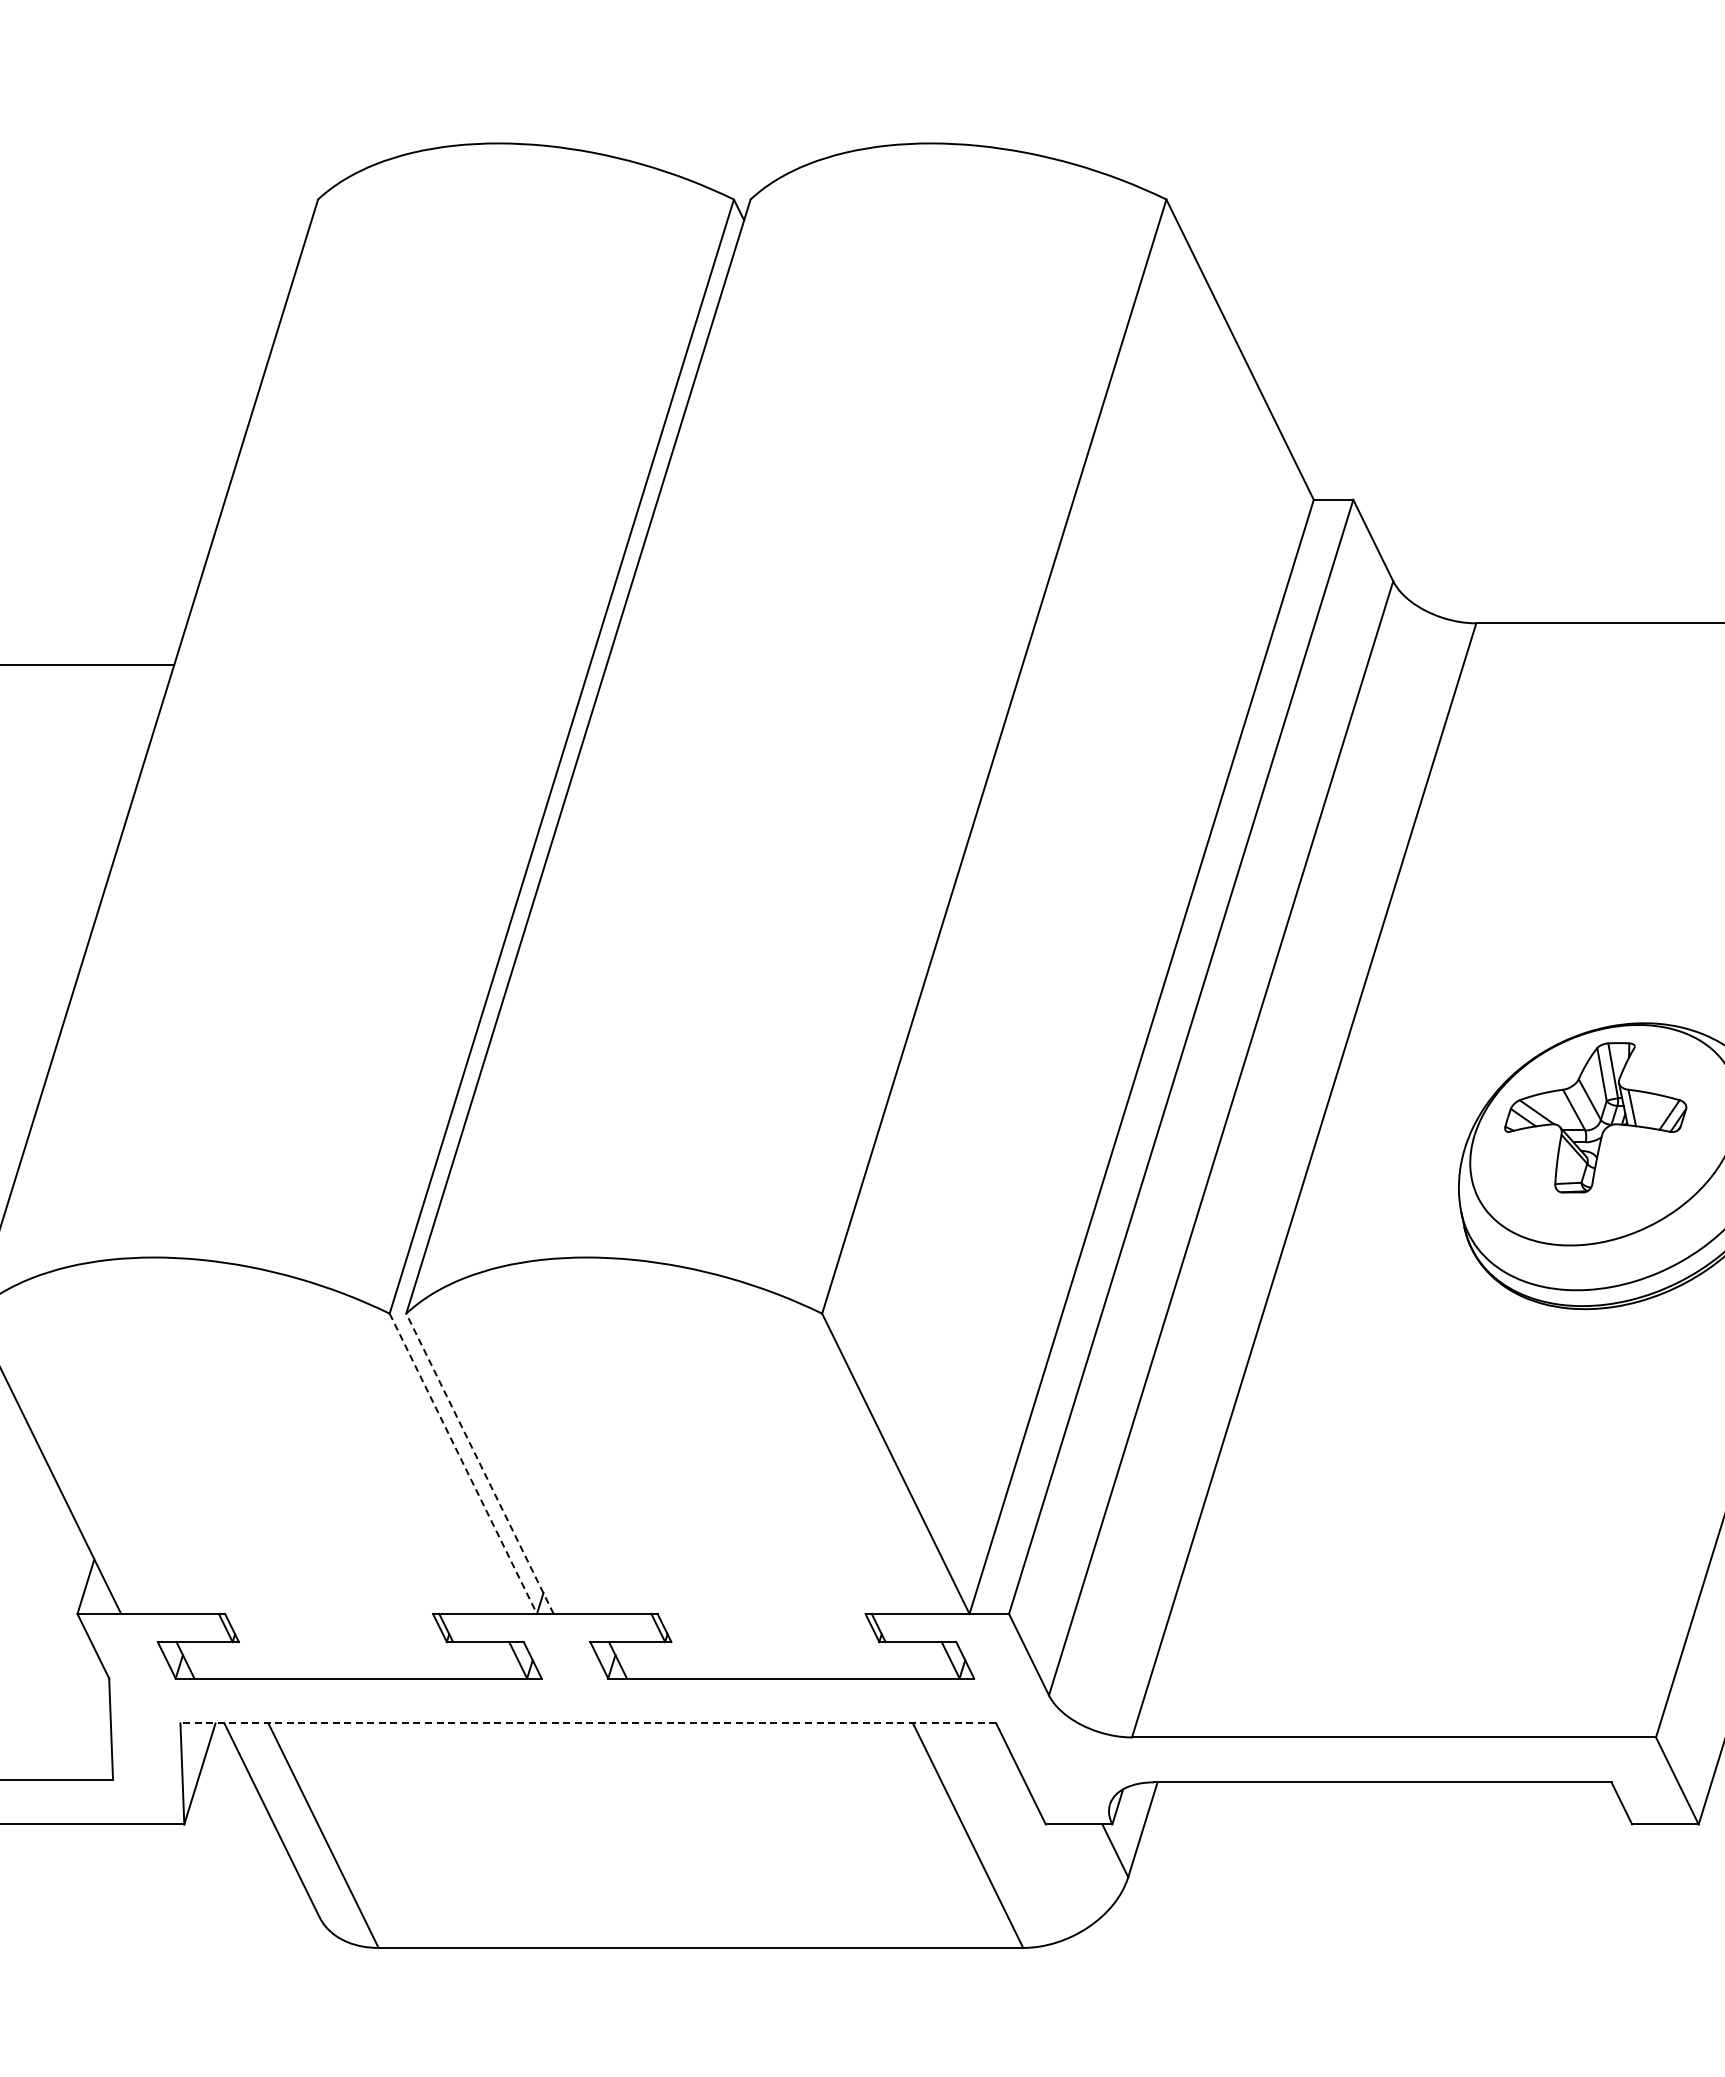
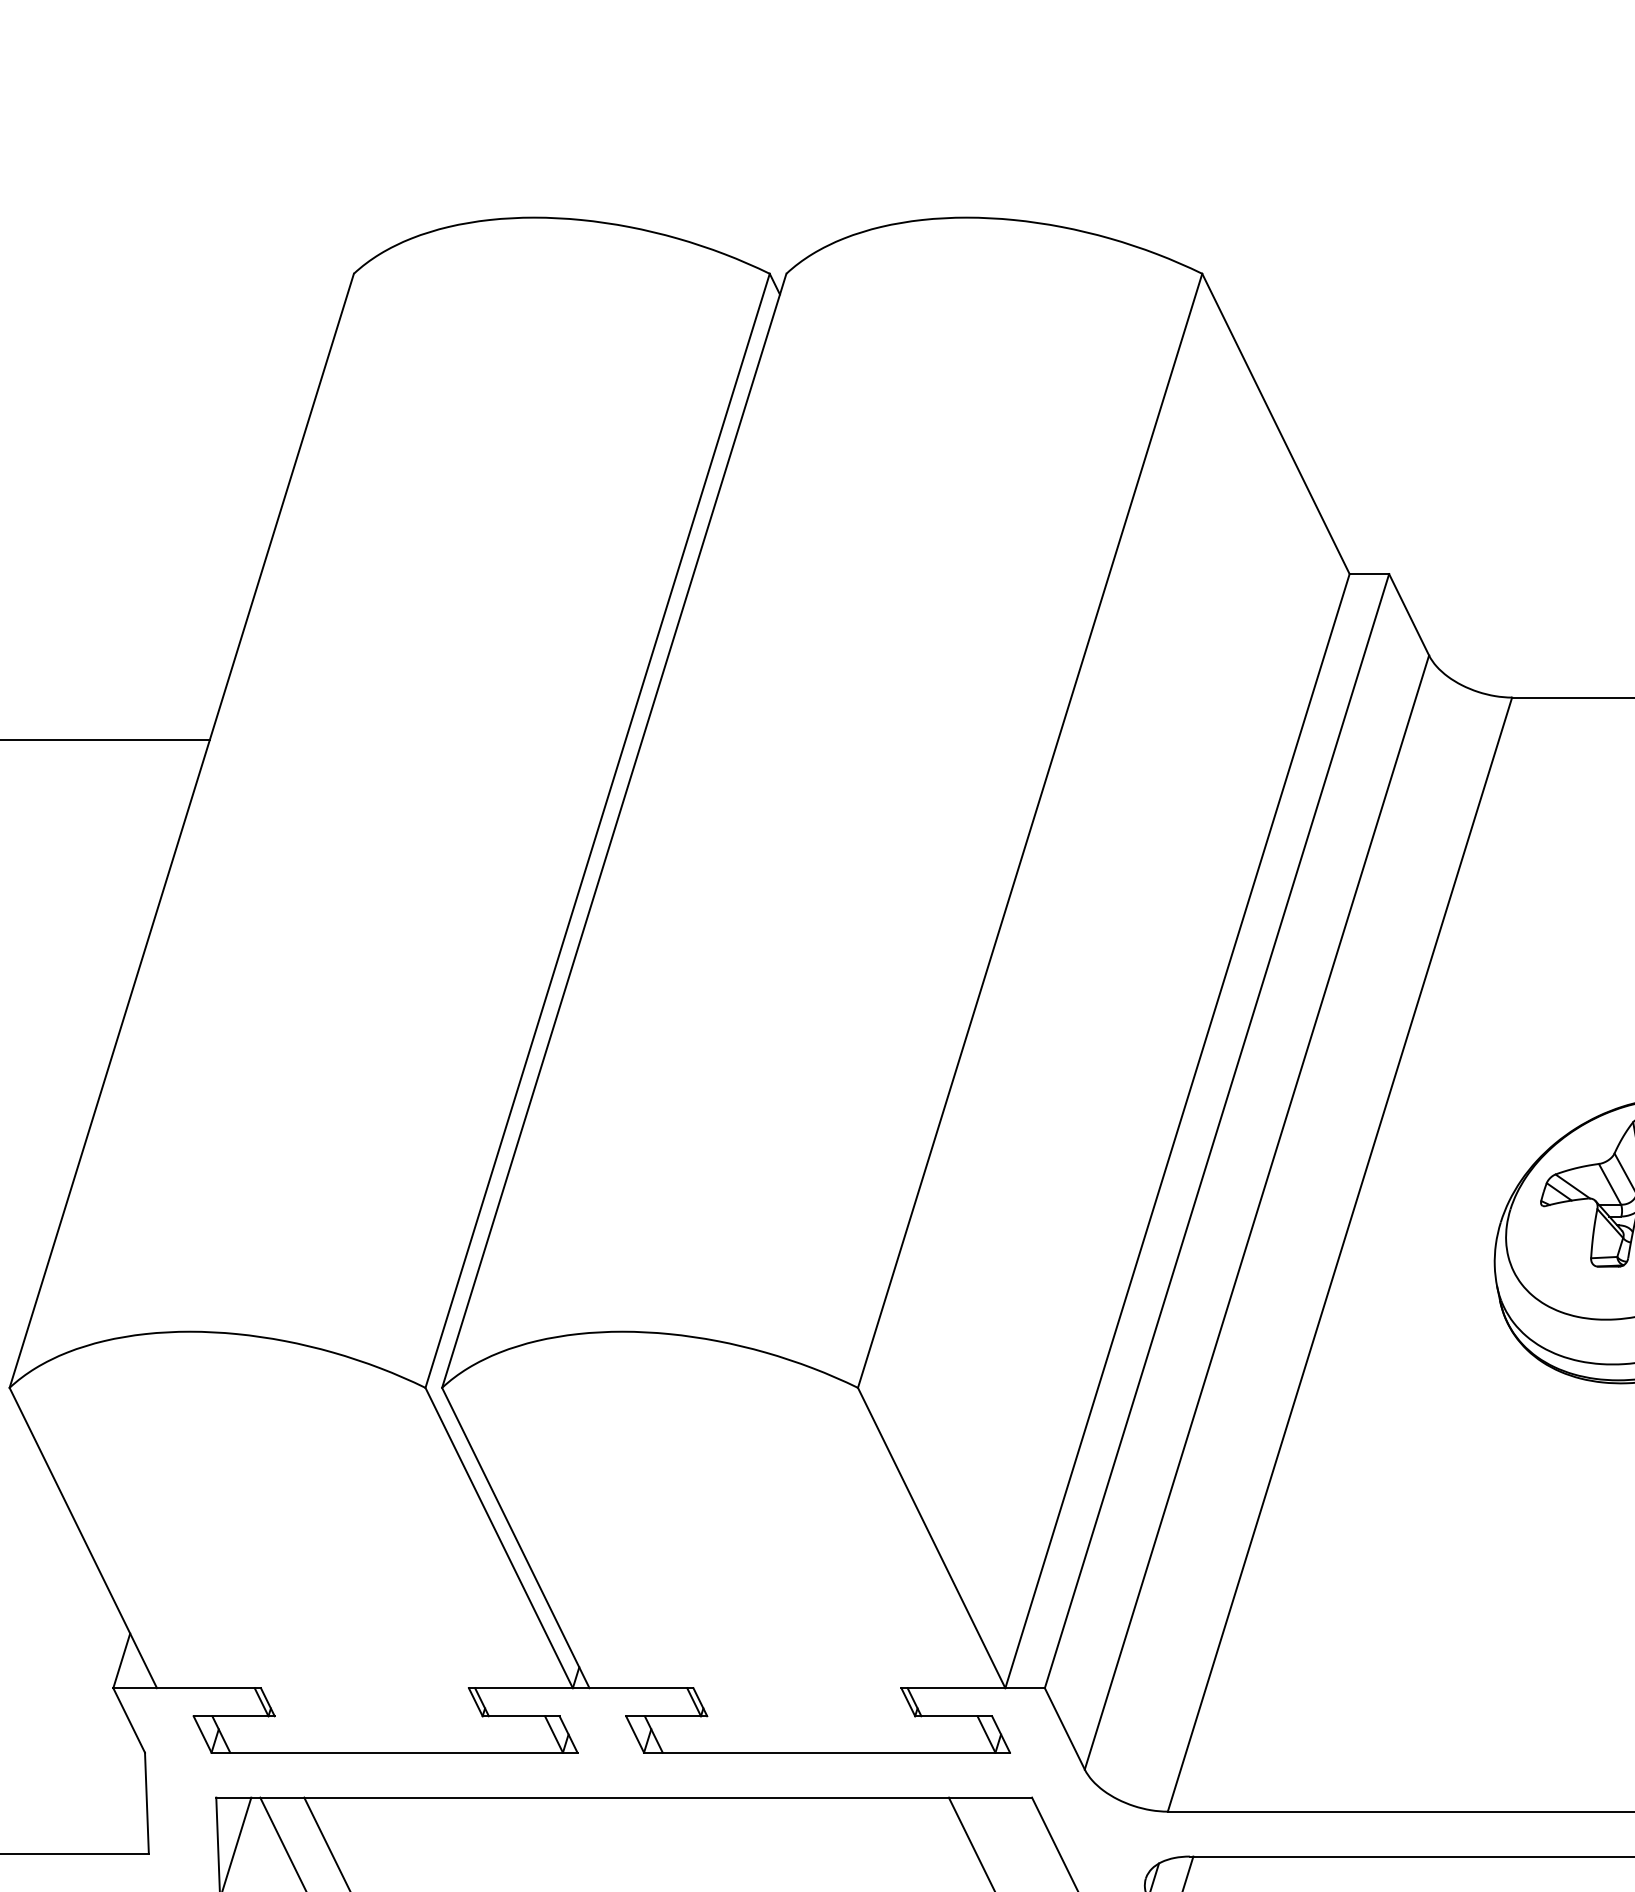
line: (479, 1463) -> (515, 1537), dashed -> solid
line: (463, 1464) -> (499, 1538), dashed -> solid
line: (588, 1723) -> (624, 1797), dashed -> solid

